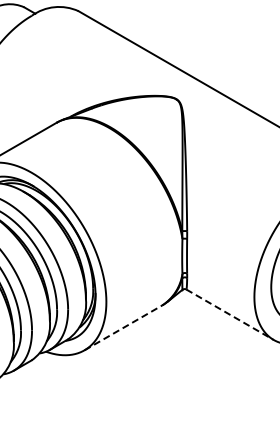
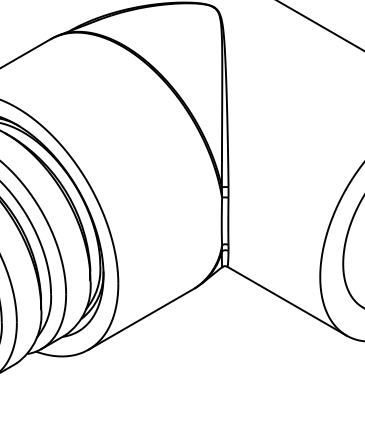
line: (230, 314) -> (287, 300), dashed -> solid
line: (123, 327) -> (141, 318), dashed -> solid

